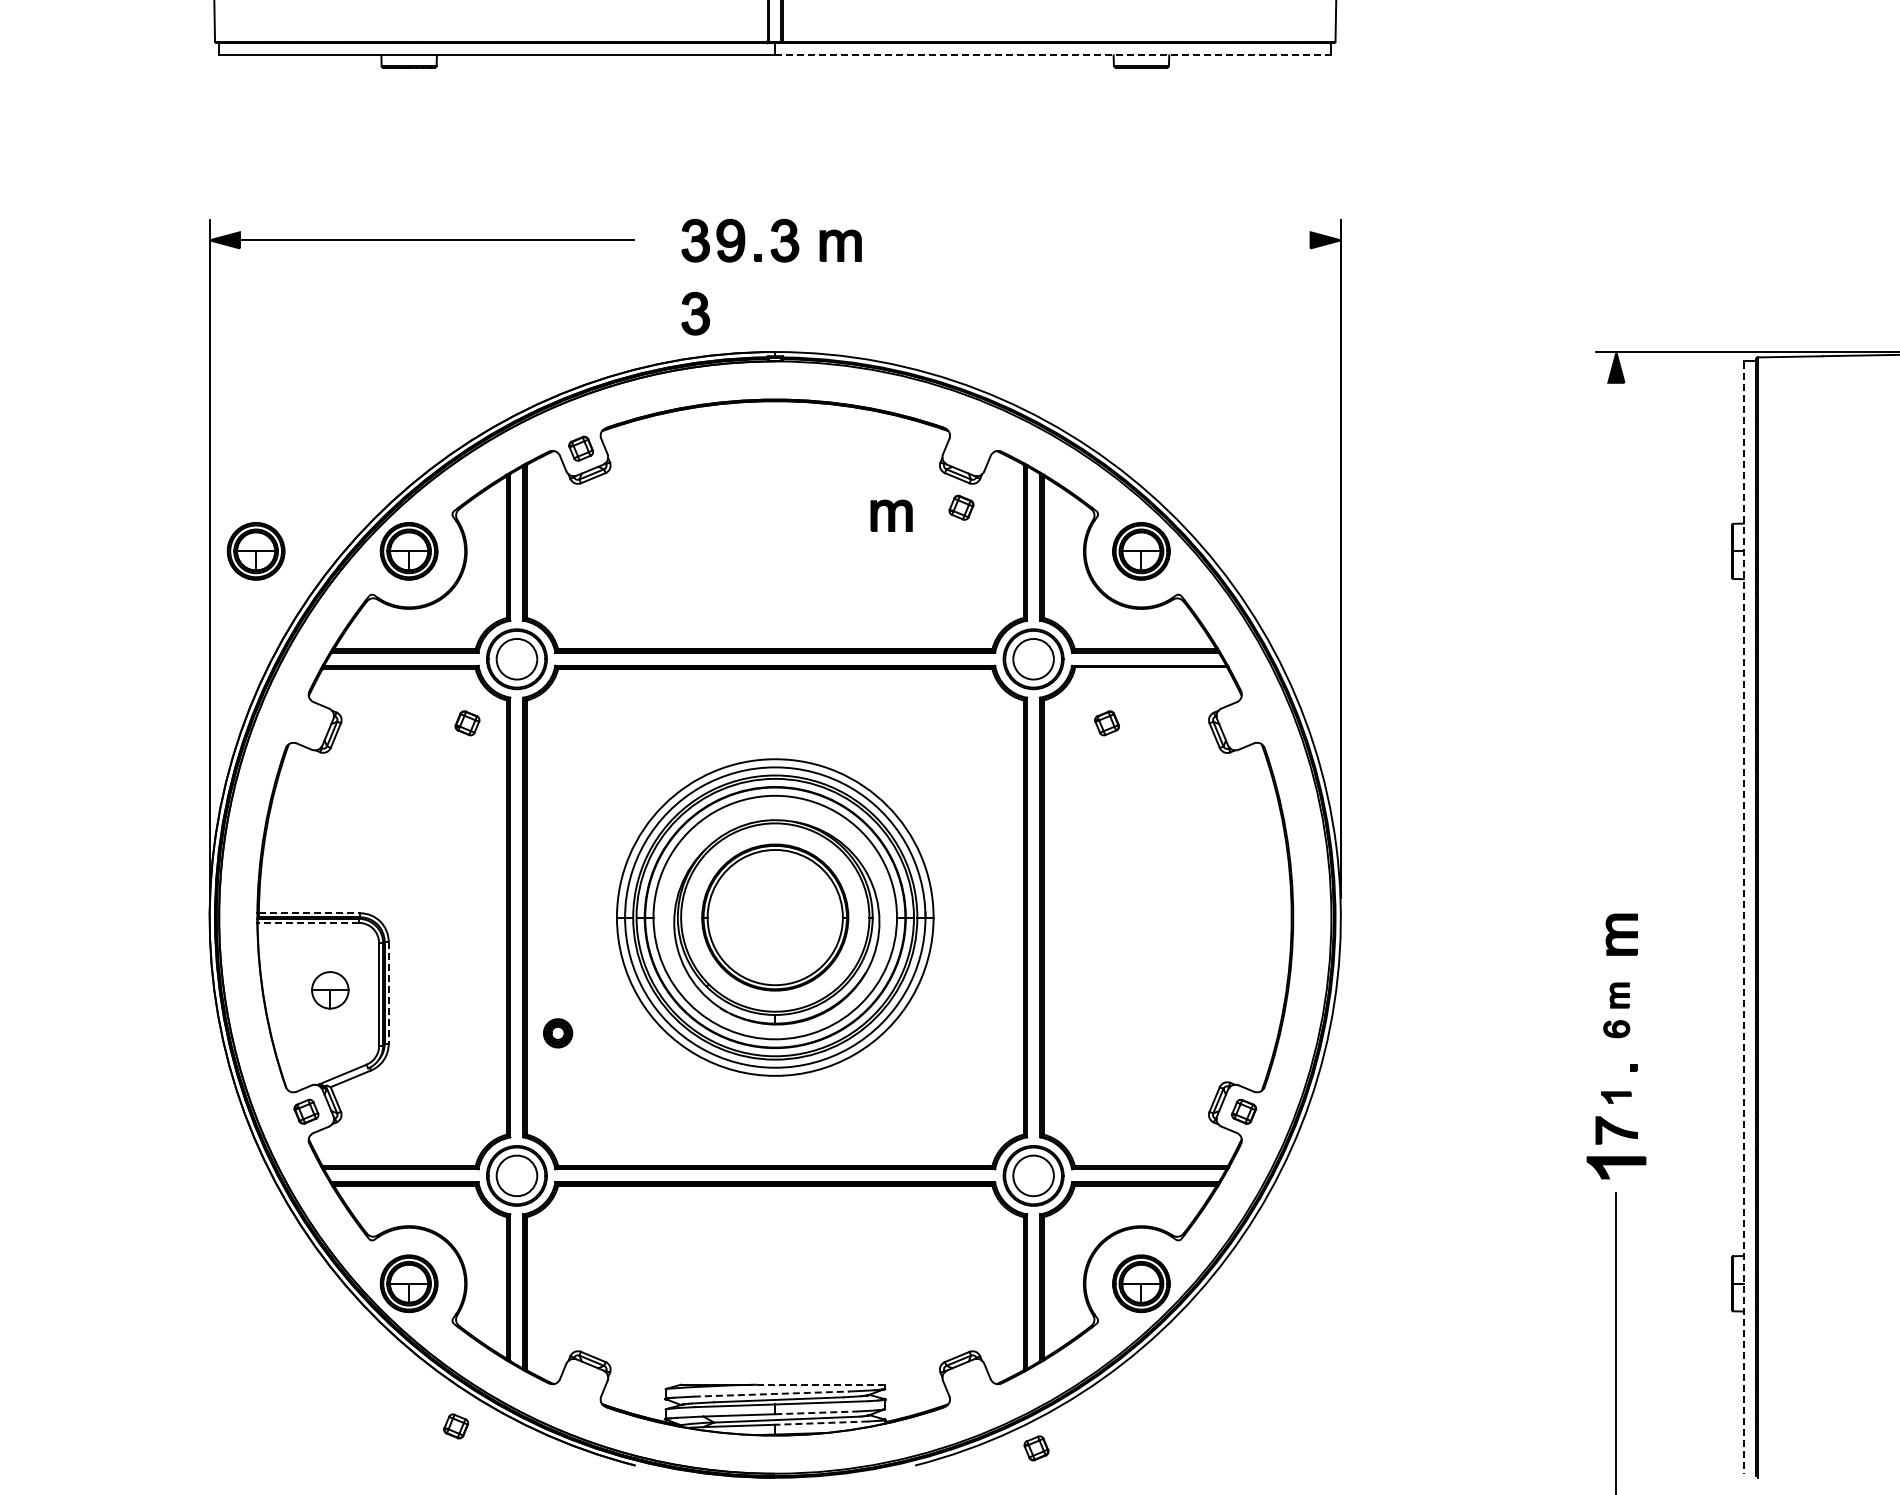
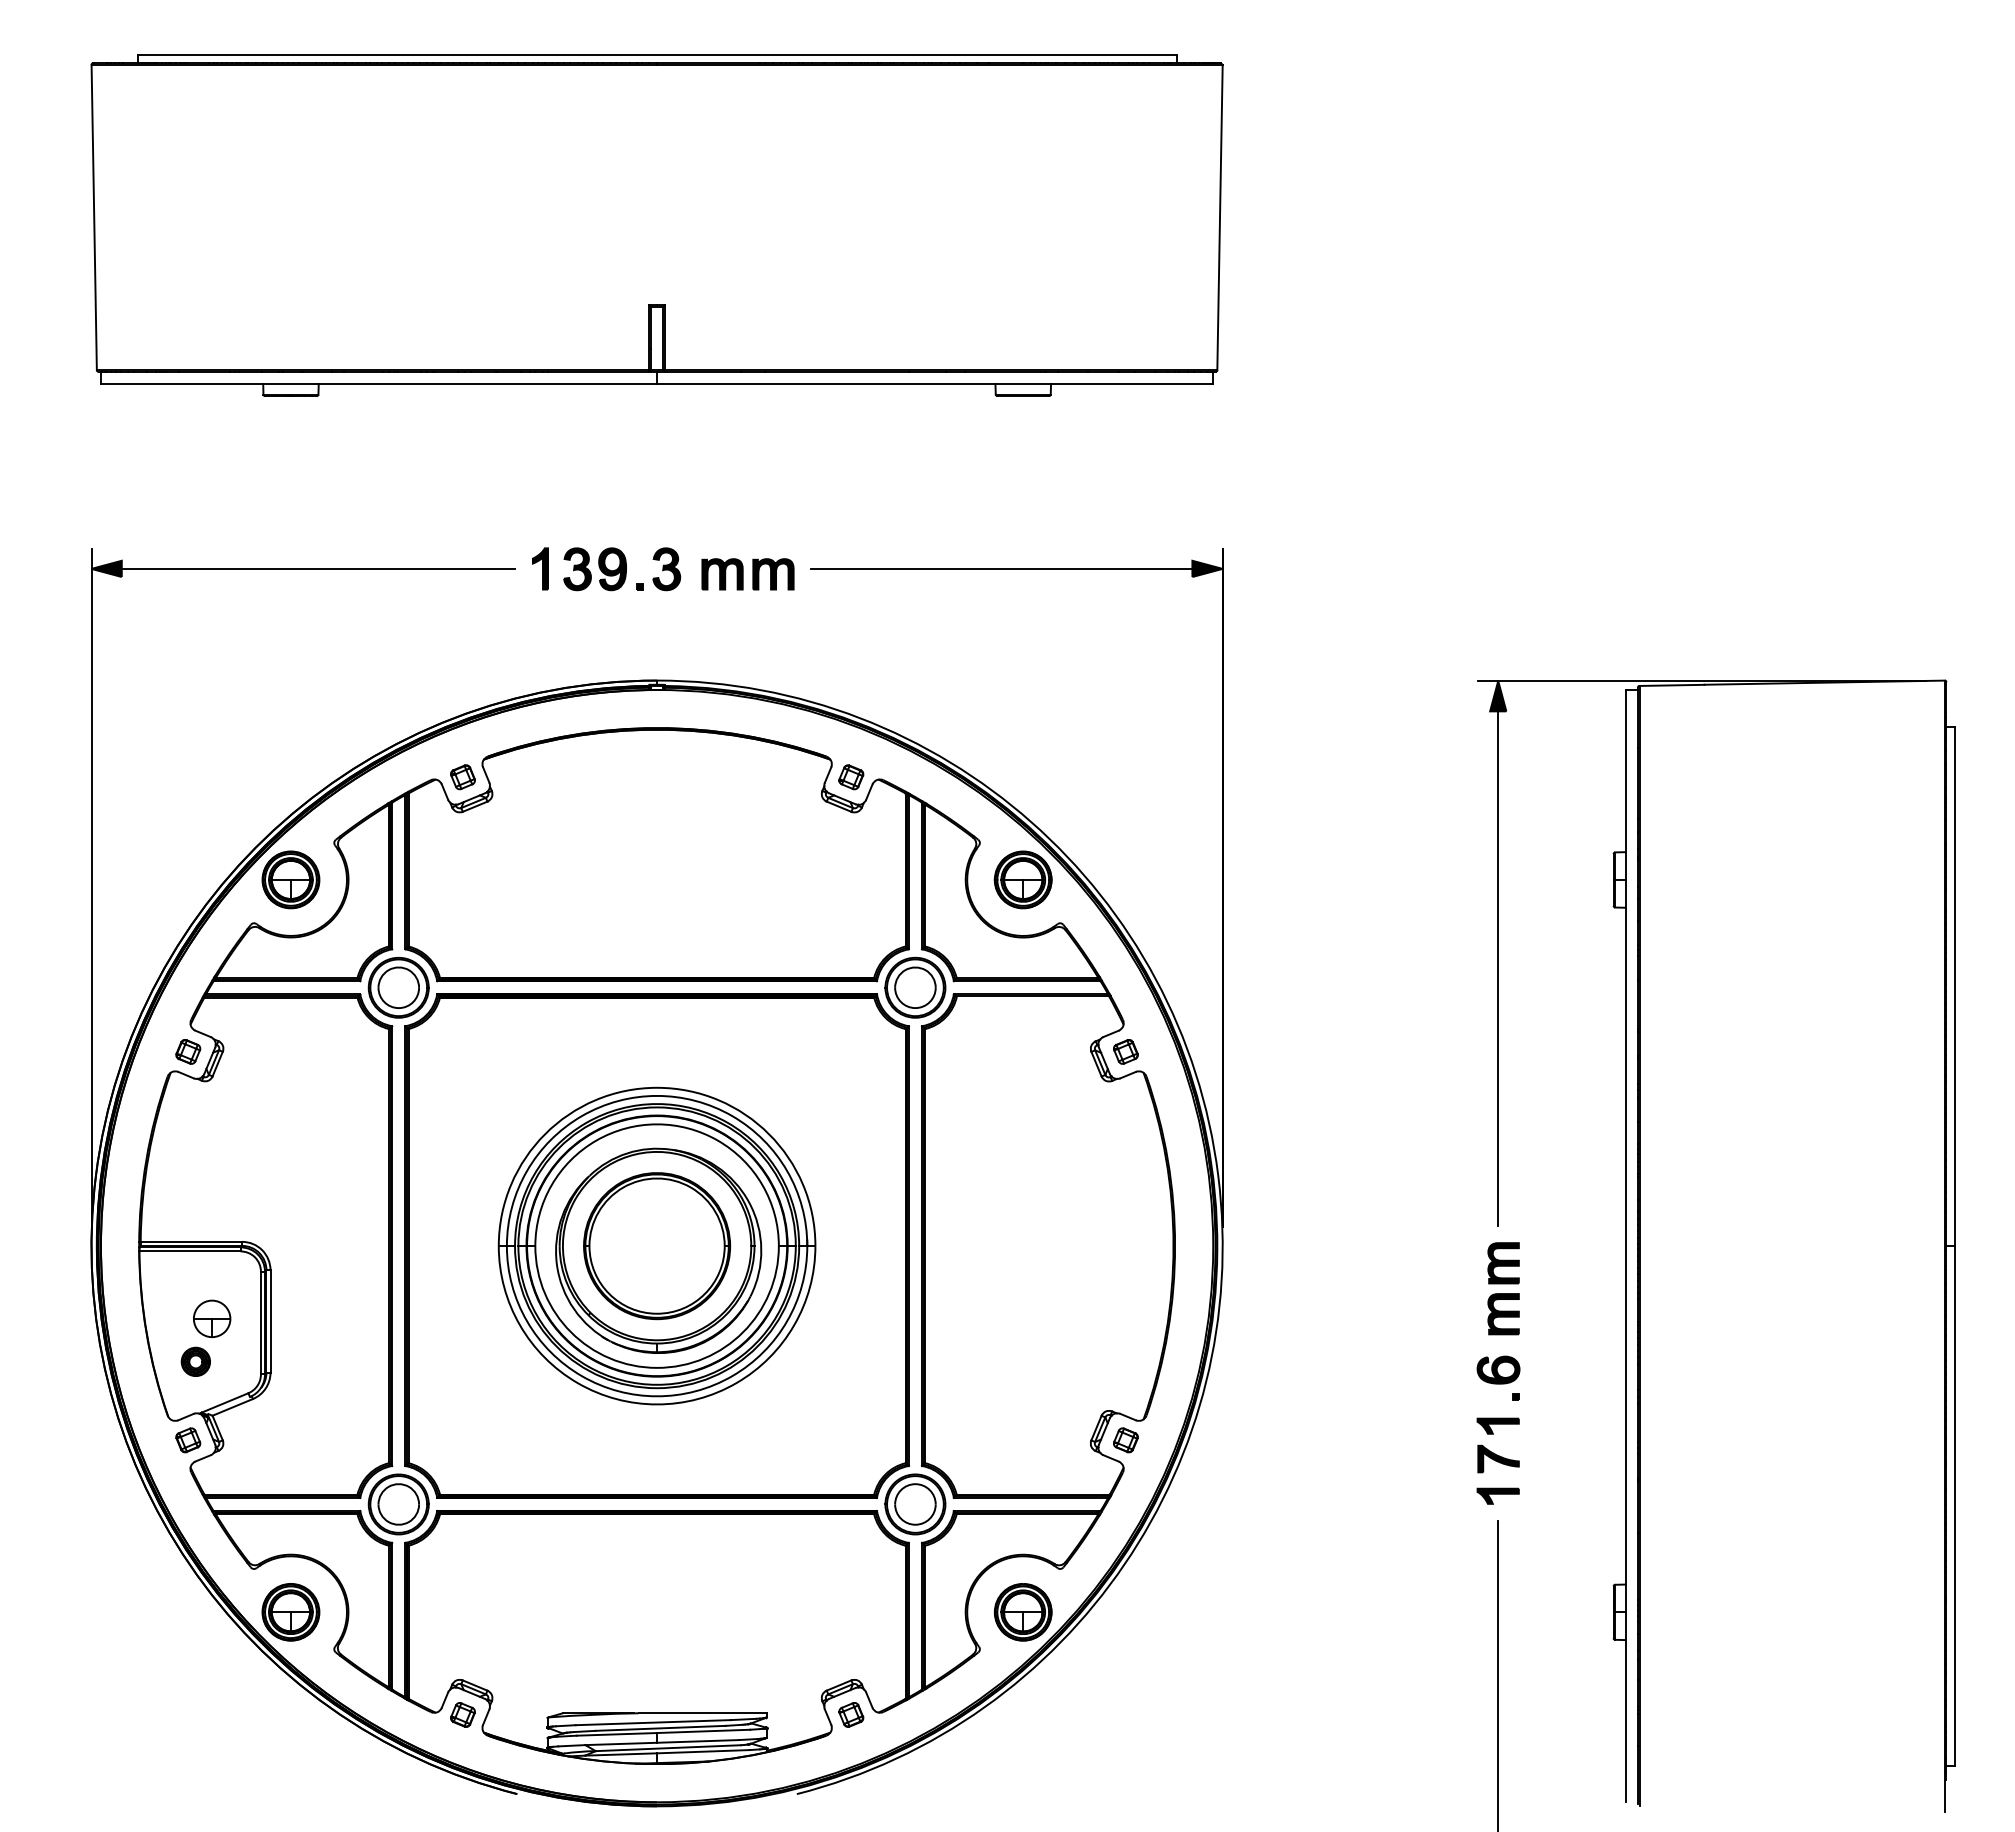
line: (1053, 54) -> (935, 383), dashed -> solid
part: (658, 239) -> (540, 568), added
line: (1134, 239) -> (1016, 568), added
part: (695, 313) -> (577, 642), removed
part: (961, 507) -> (851, 777), moved
part: (891, 515) -> (773, 574), moved
part: (255, 550) -> (137, 879), removed
line: (1616, 624) -> (1498, 953), added
part: (467, 722) -> (188, 1051), moved
part: (1106, 722) -> (1125, 1051), moved
line: (309, 912) -> (191, 1241), dashed -> solid
line: (1743, 917) -> (1625, 1246), dashed -> solid
line: (308, 922) -> (190, 1251), dashed -> solid
line: (388, 993) -> (270, 1322), dashed -> solid
part: (1616, 1009) -> (1498, 1338), size x1.67
part: (557, 1032) -> (195, 1361), moved
part: (1615, 1096) -> (1497, 1425), size x1.43
part: (1615, 1166) -> (1497, 1495), size x0.71
line: (820, 1384) -> (702, 1713), dashed -> solid
line: (771, 1393) -> (653, 1722), dashed -> solid
line: (816, 1412) -> (698, 1741), dashed -> solid
line: (821, 1422) -> (703, 1751), dashed -> solid
part: (455, 1425) -> (462, 1714), moved
part: (1036, 1447) -> (851, 1714), moved

